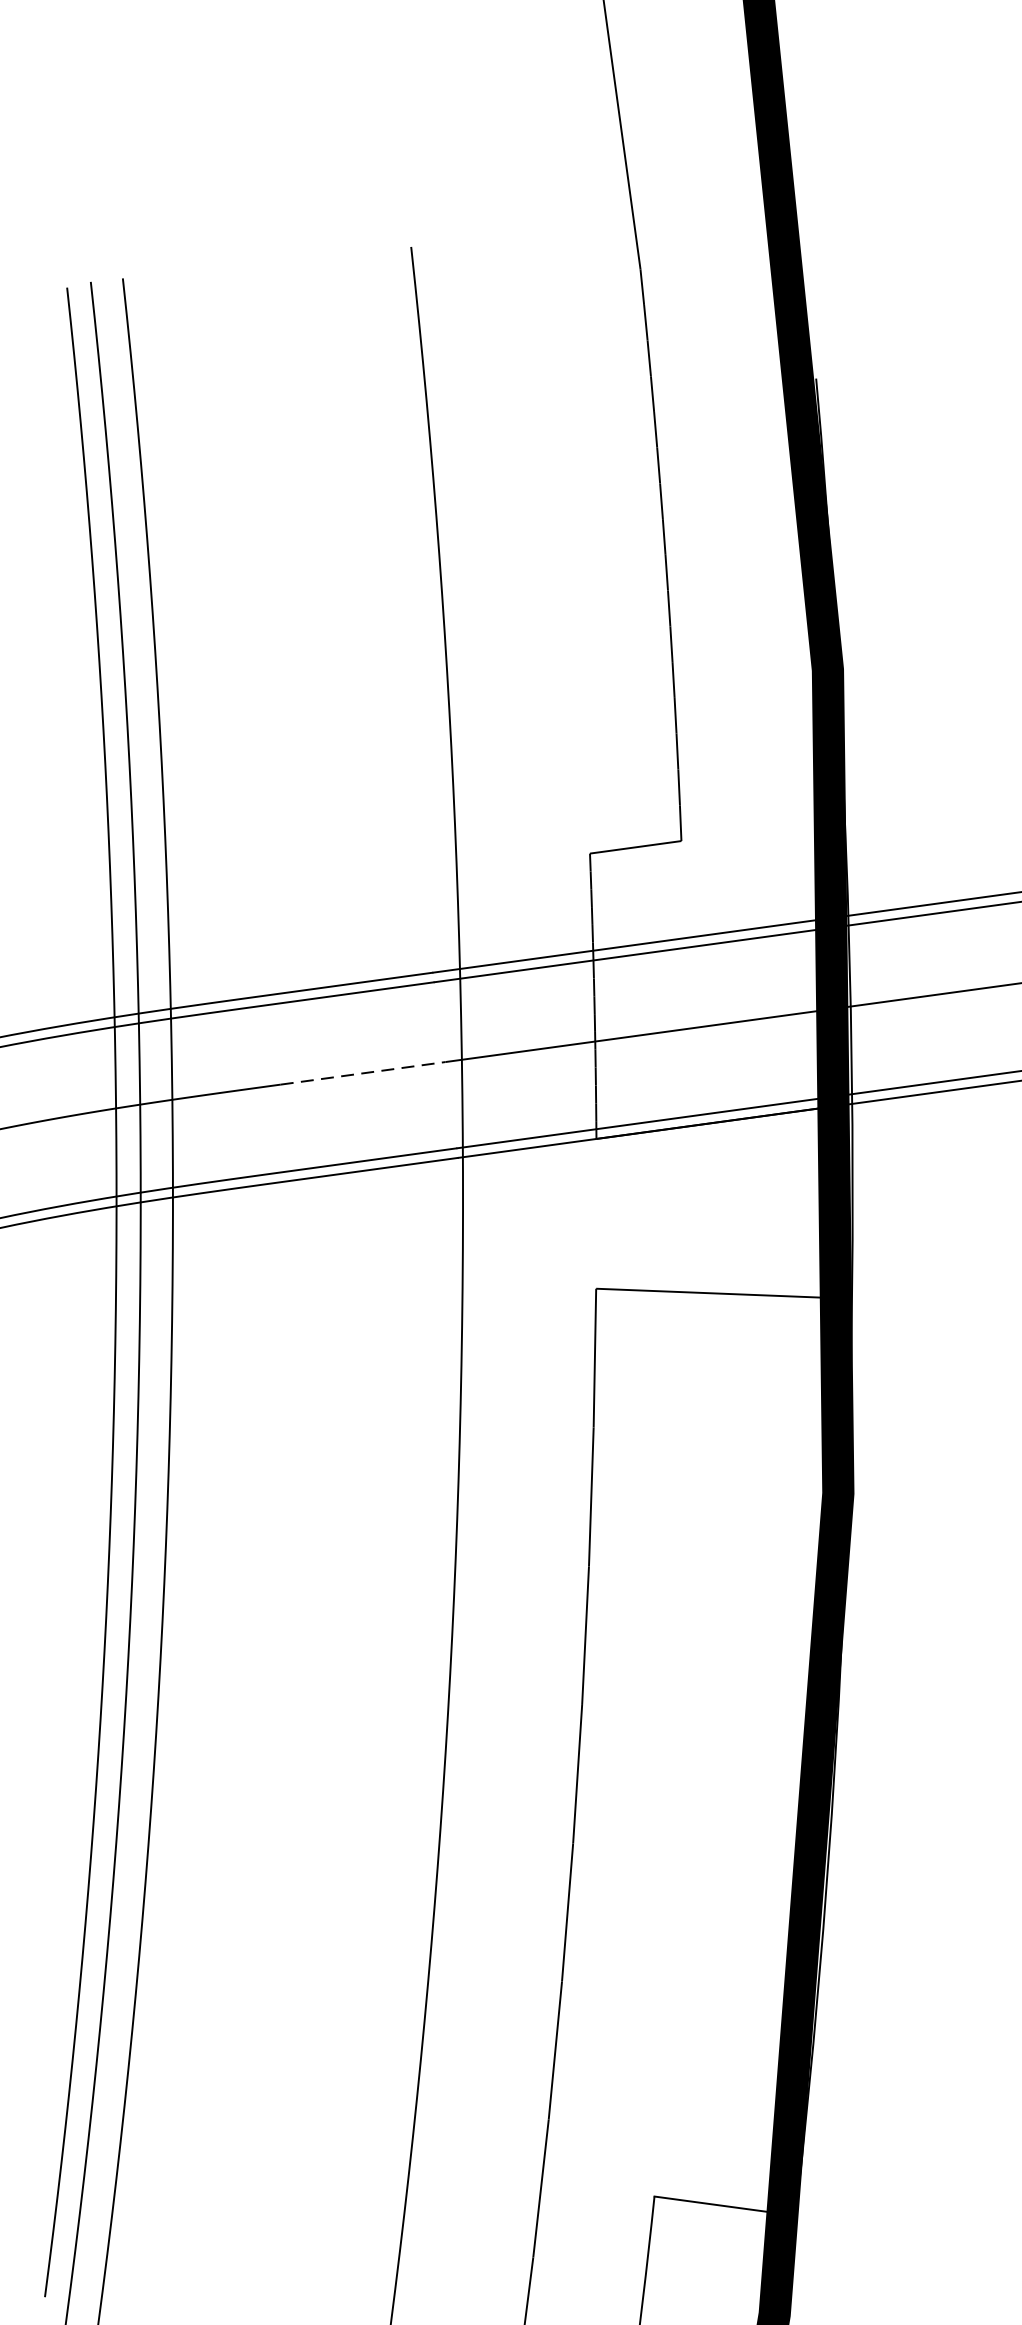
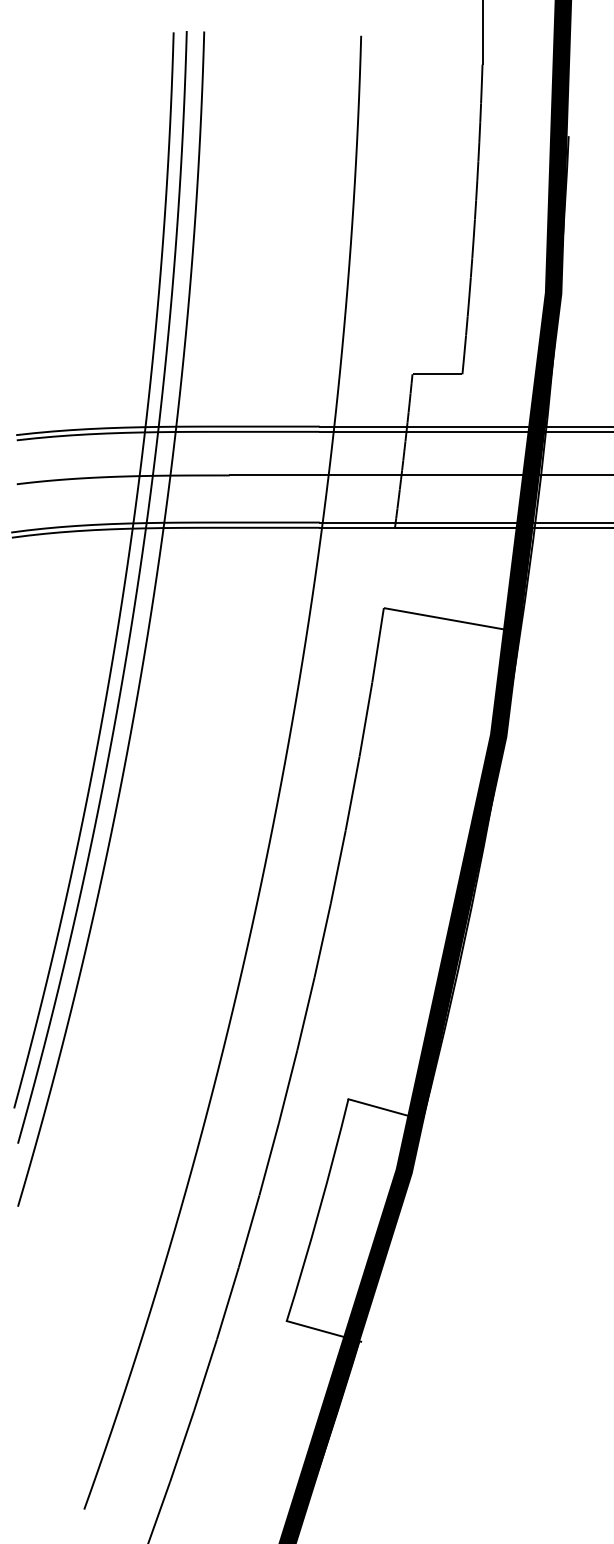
line: (364, 1073) -> (275, 475), dashed -> solid

